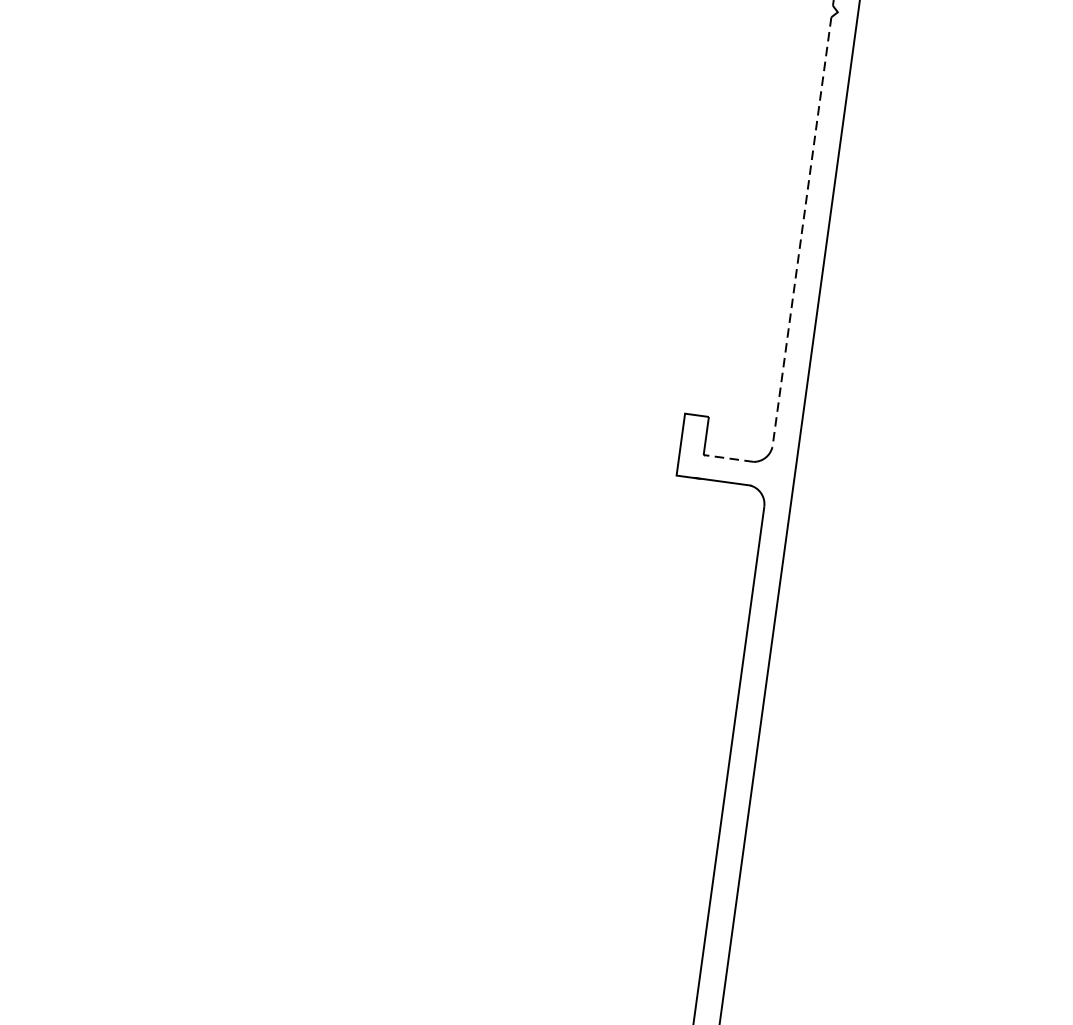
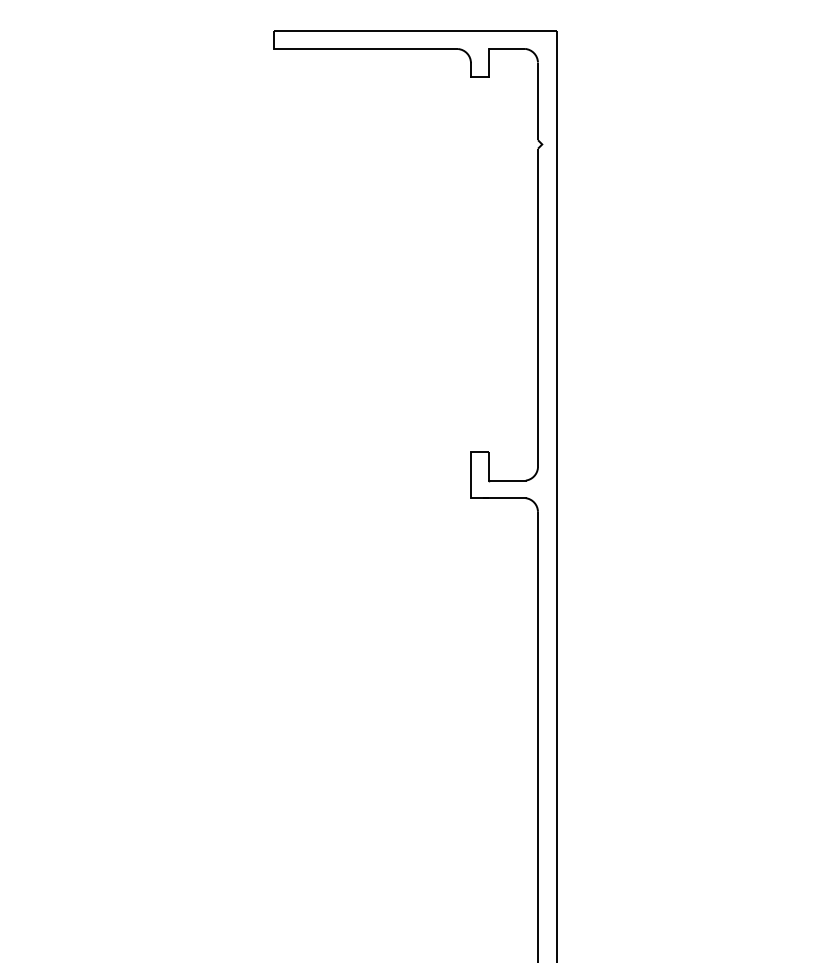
line: (802, 232) -> (538, 308), dashed -> solid
line: (729, 458) -> (507, 480), dashed -> solid

